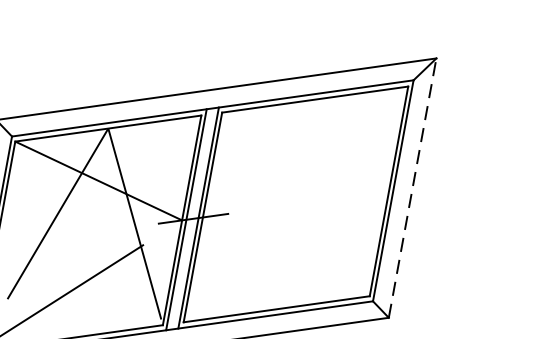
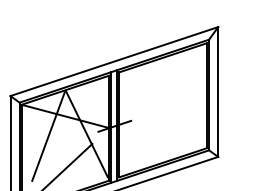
line: (412, 189) -> (218, 92), dashed -> solid

